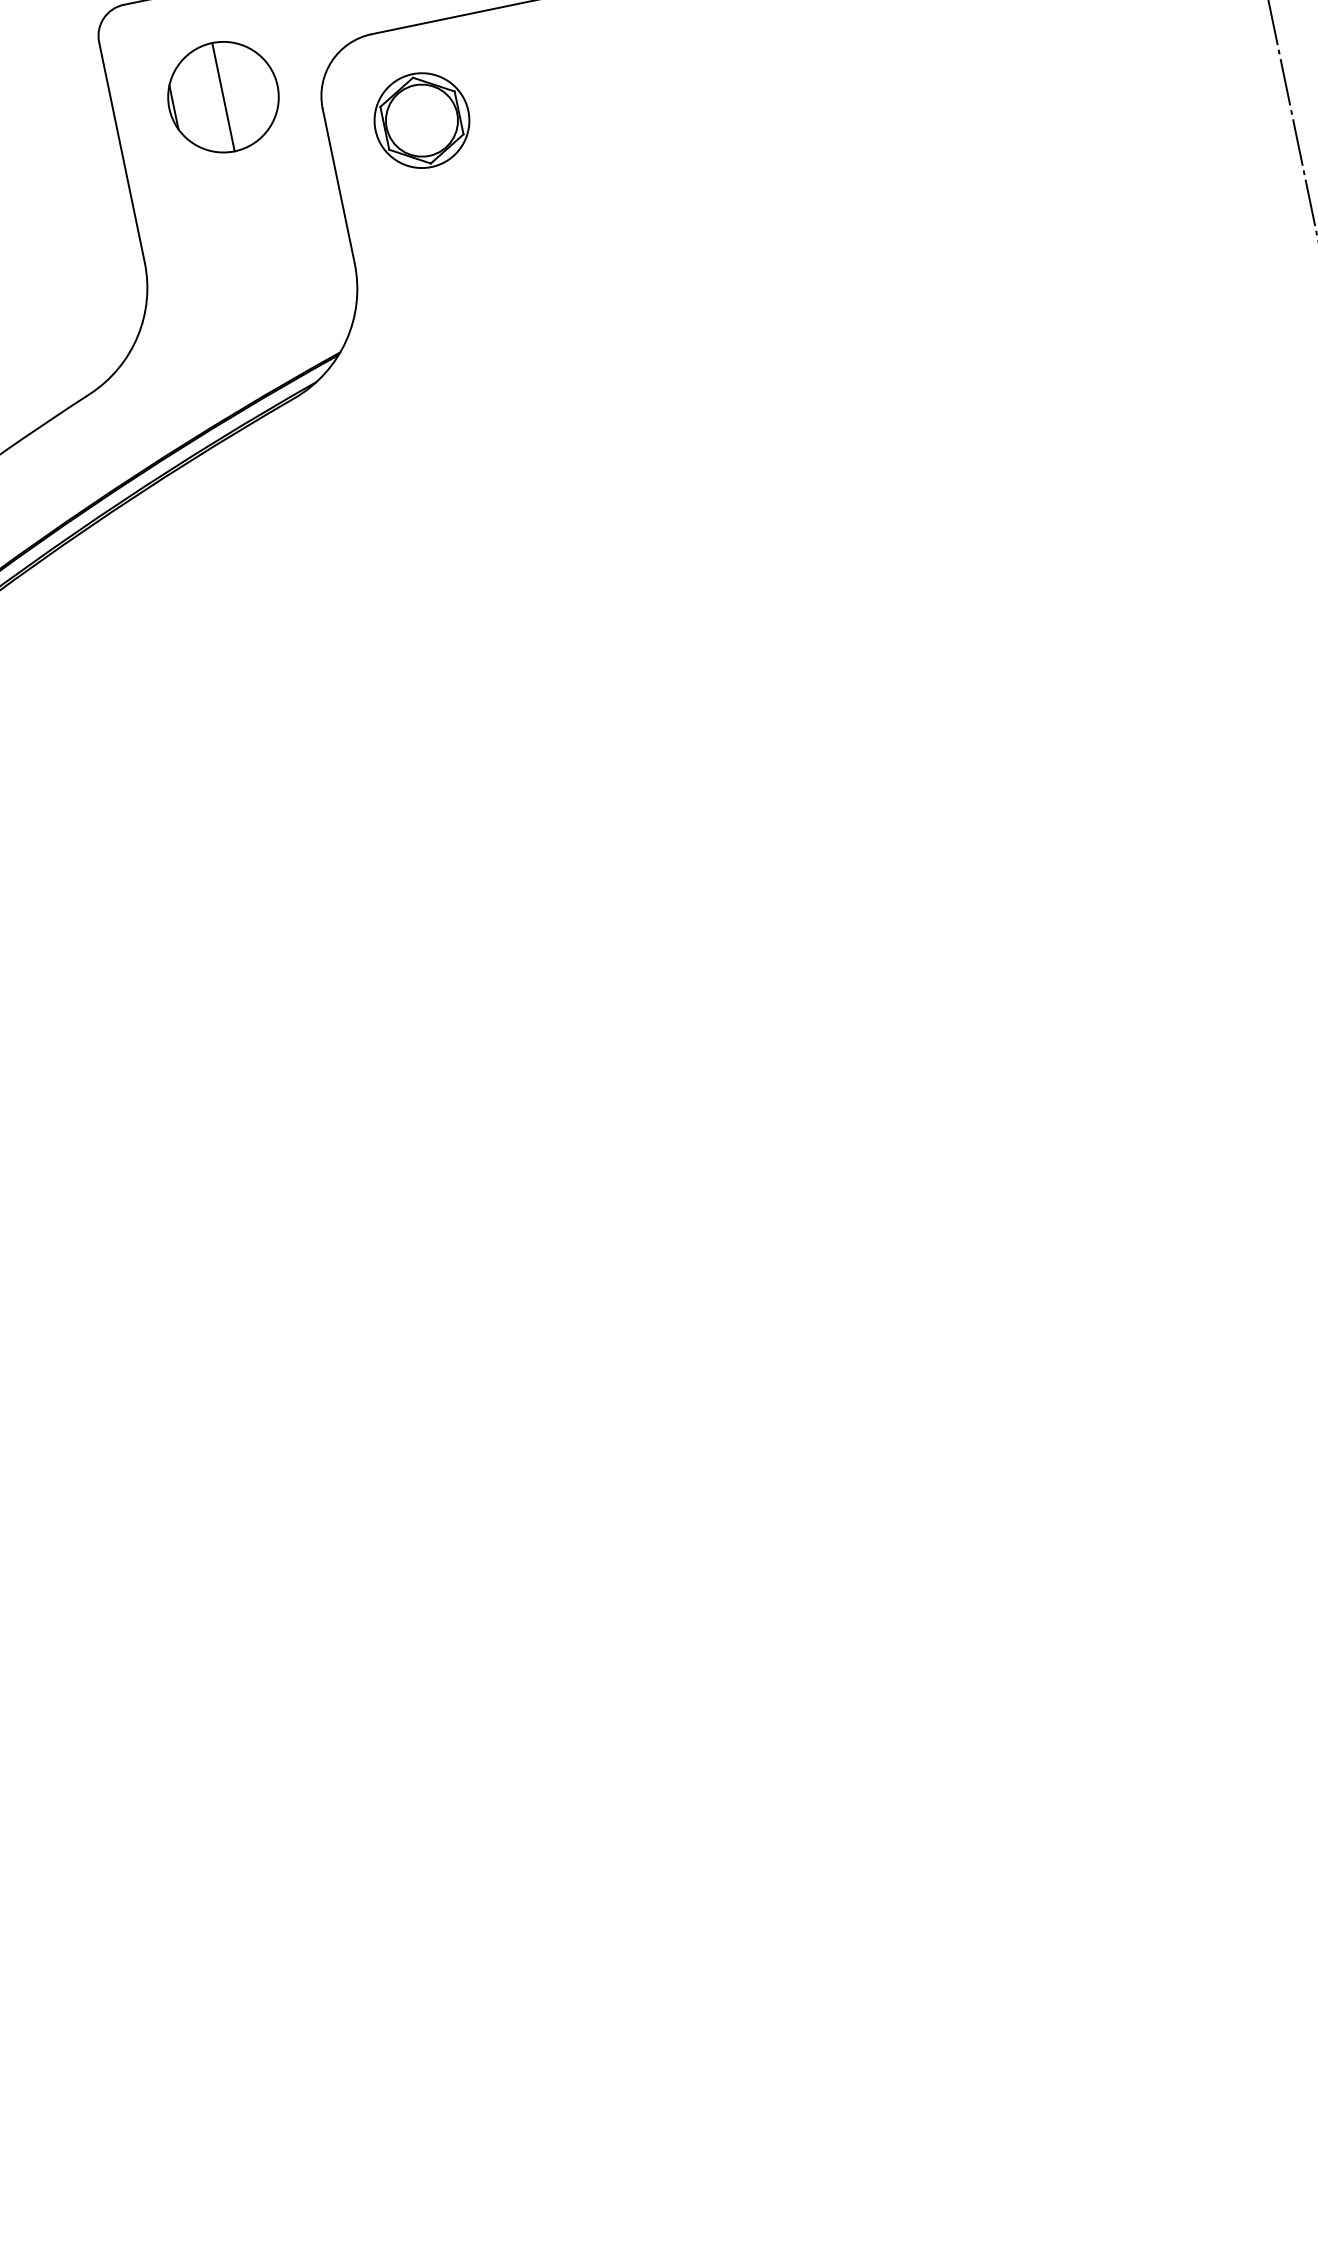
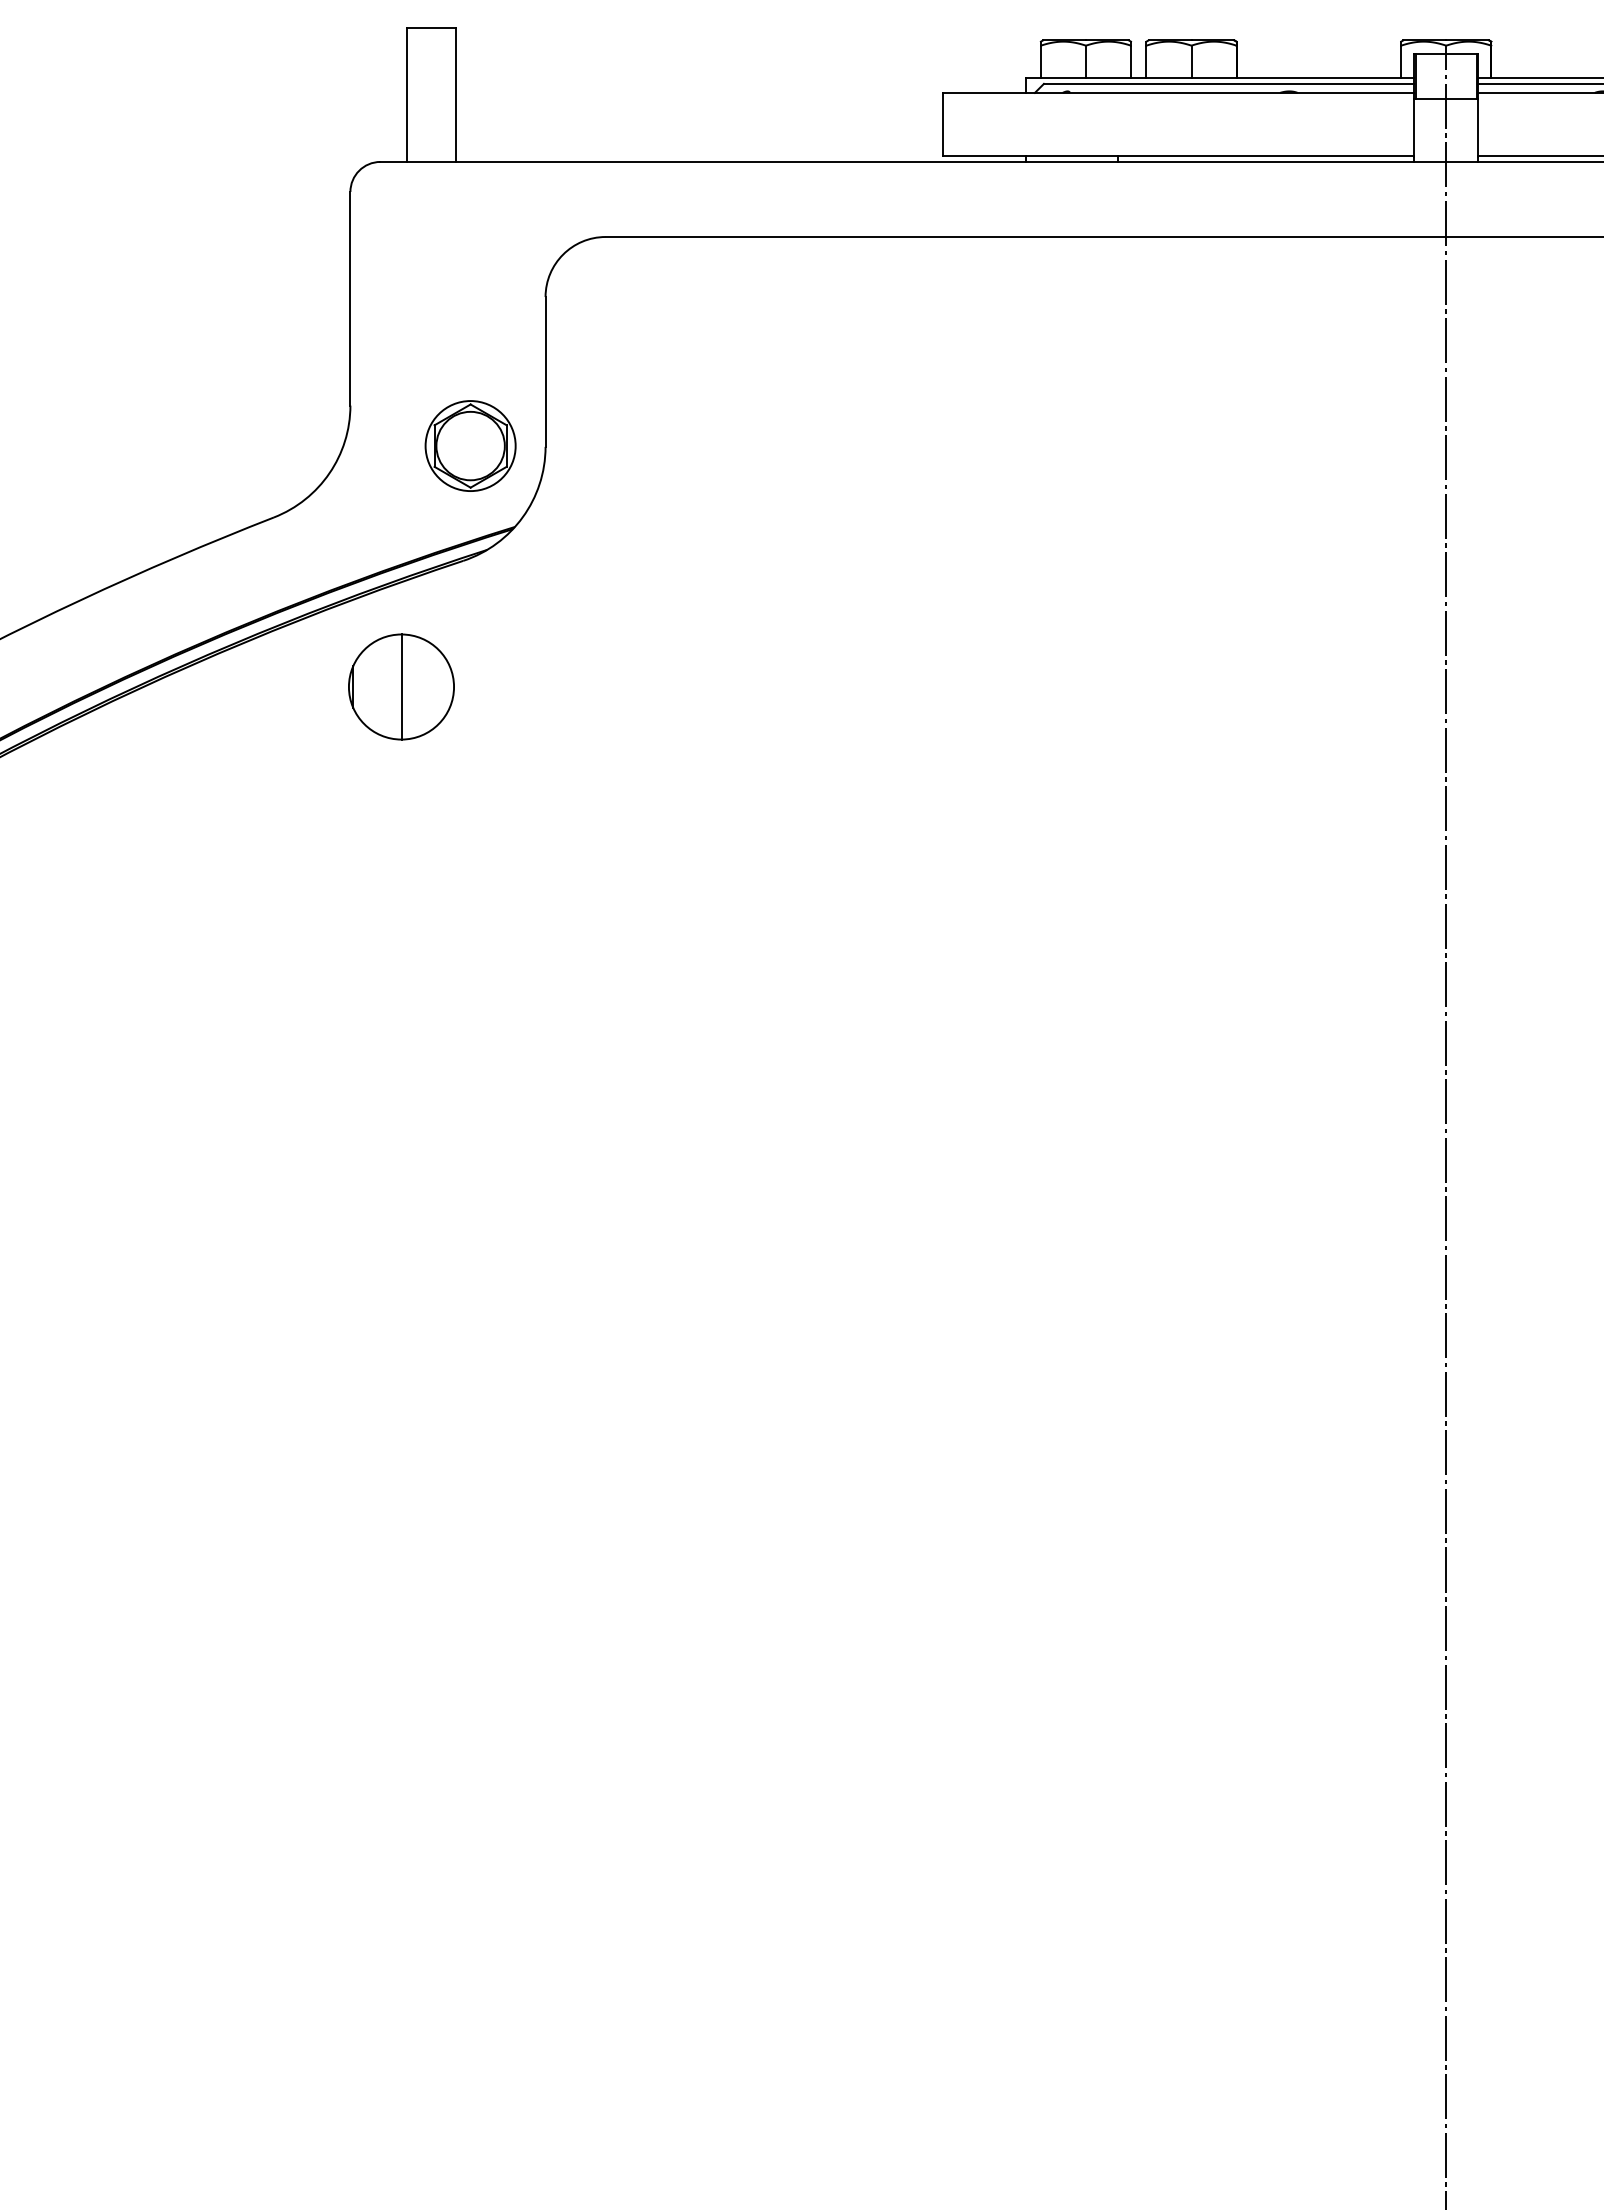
part: (223, 96) -> (401, 686), moved
part: (421, 120) -> (470, 445), moved

